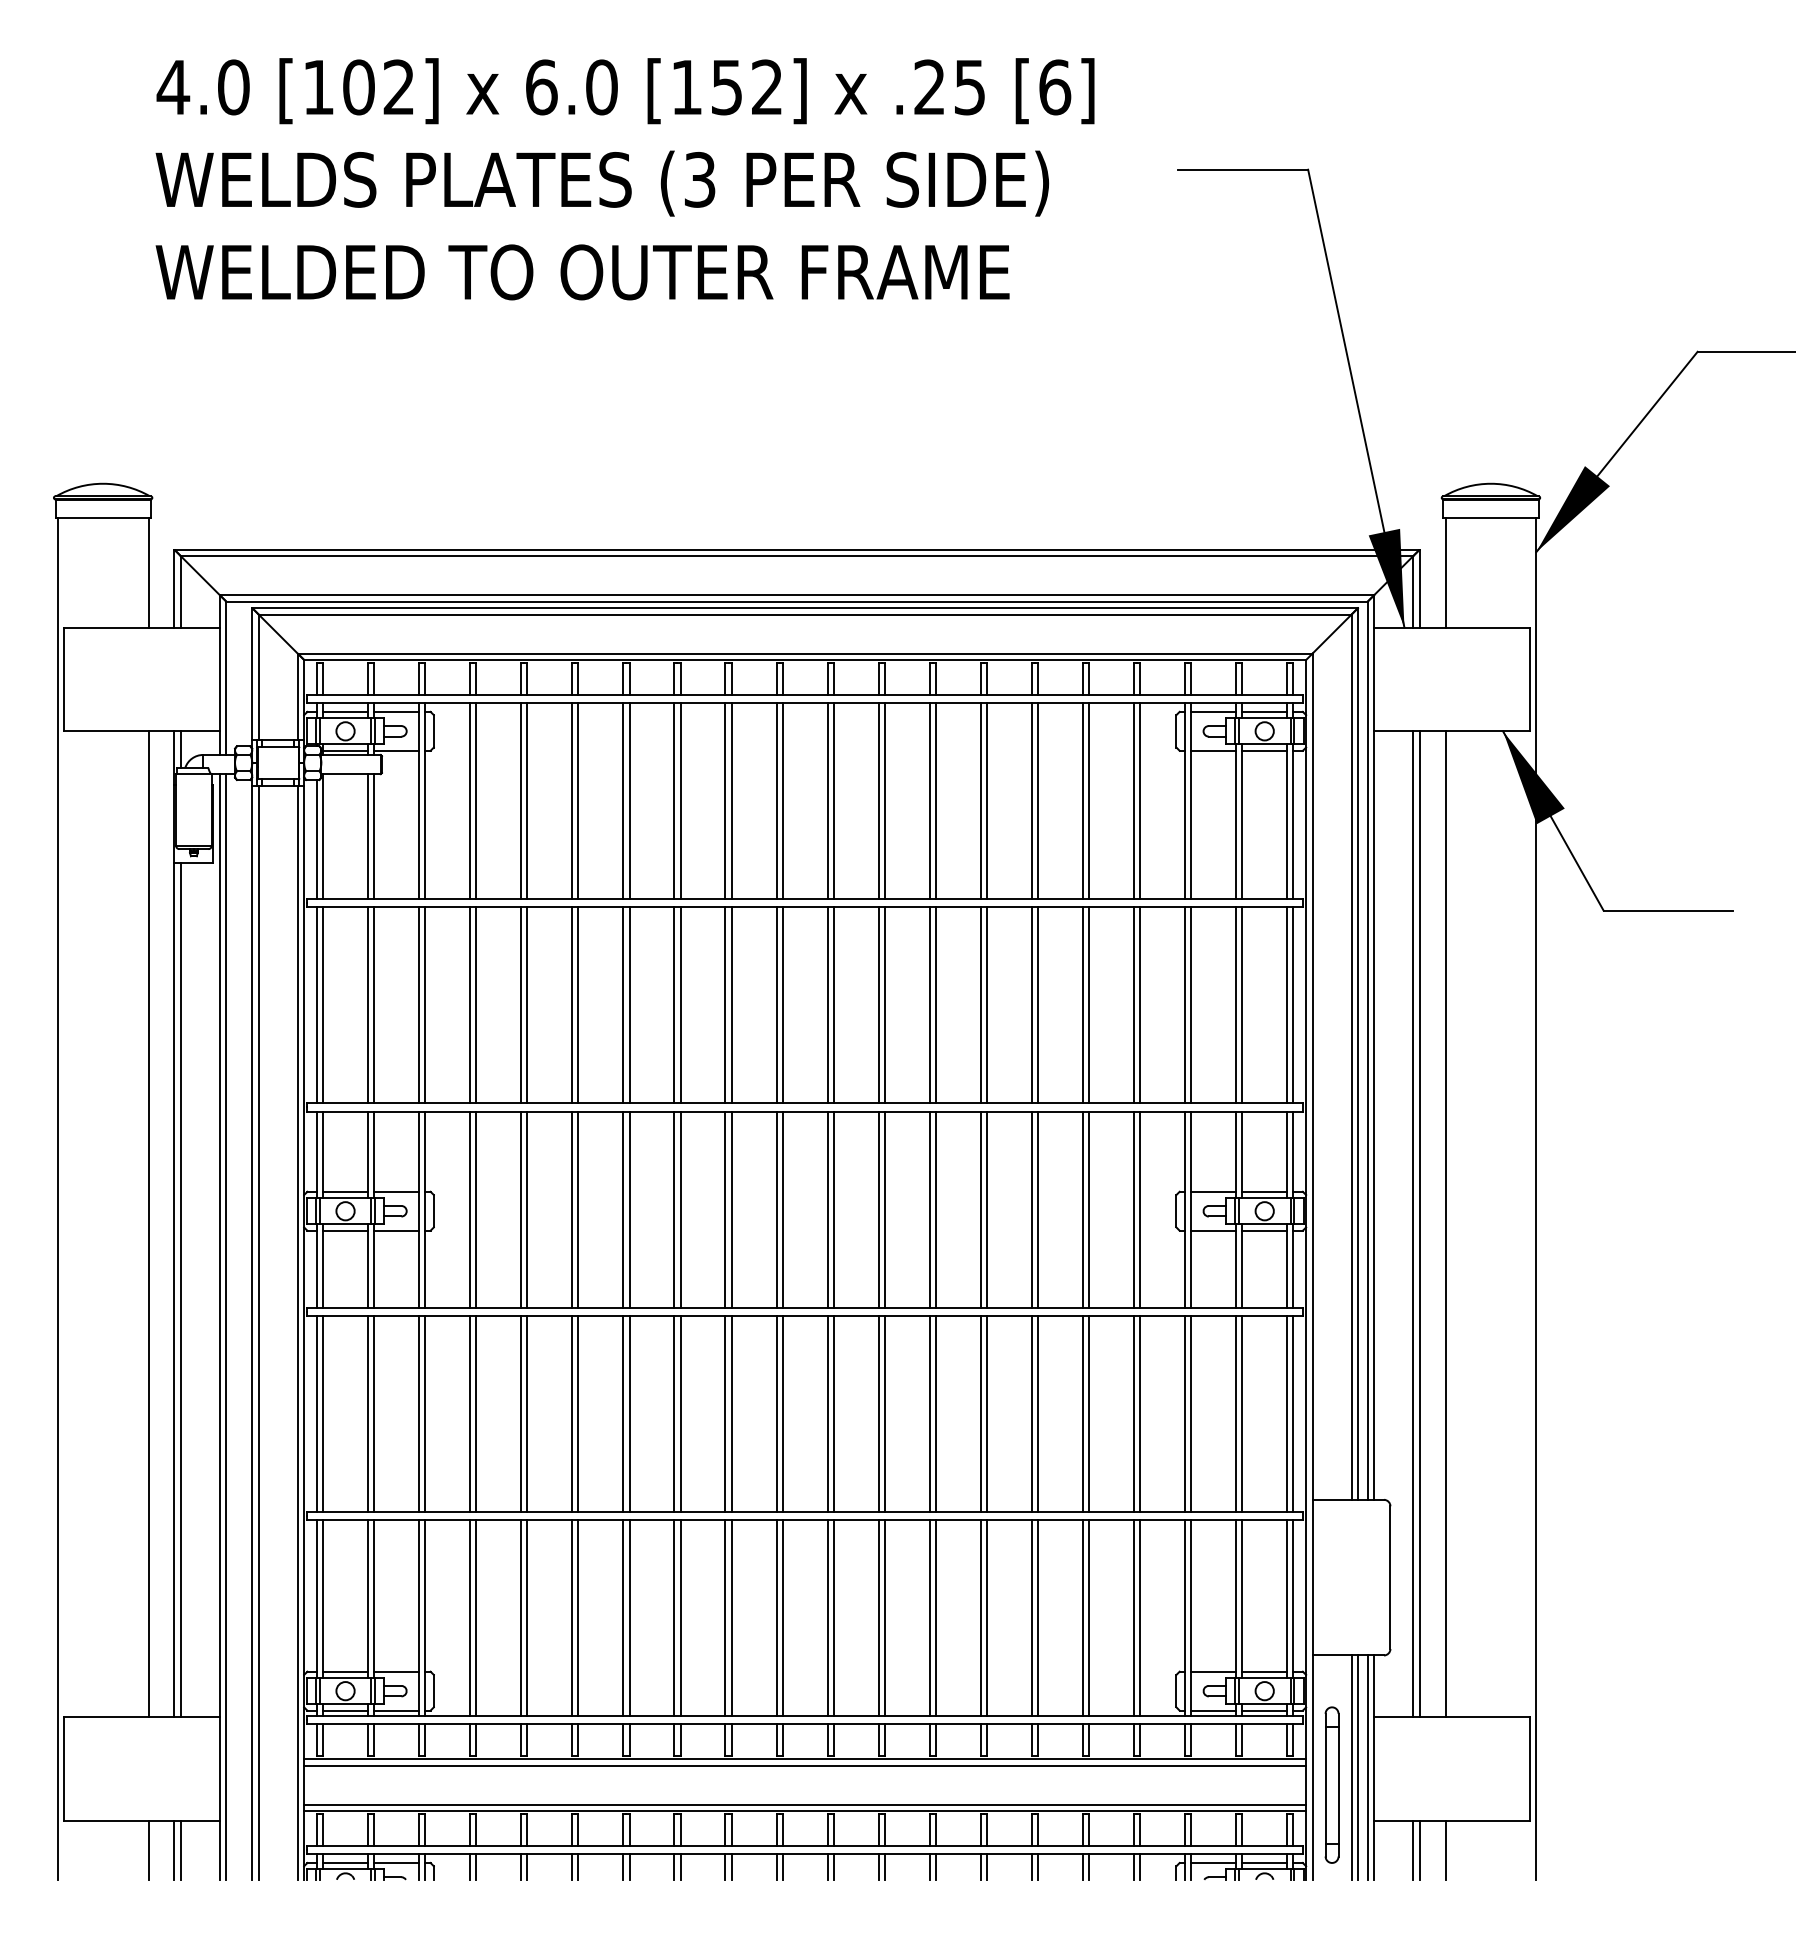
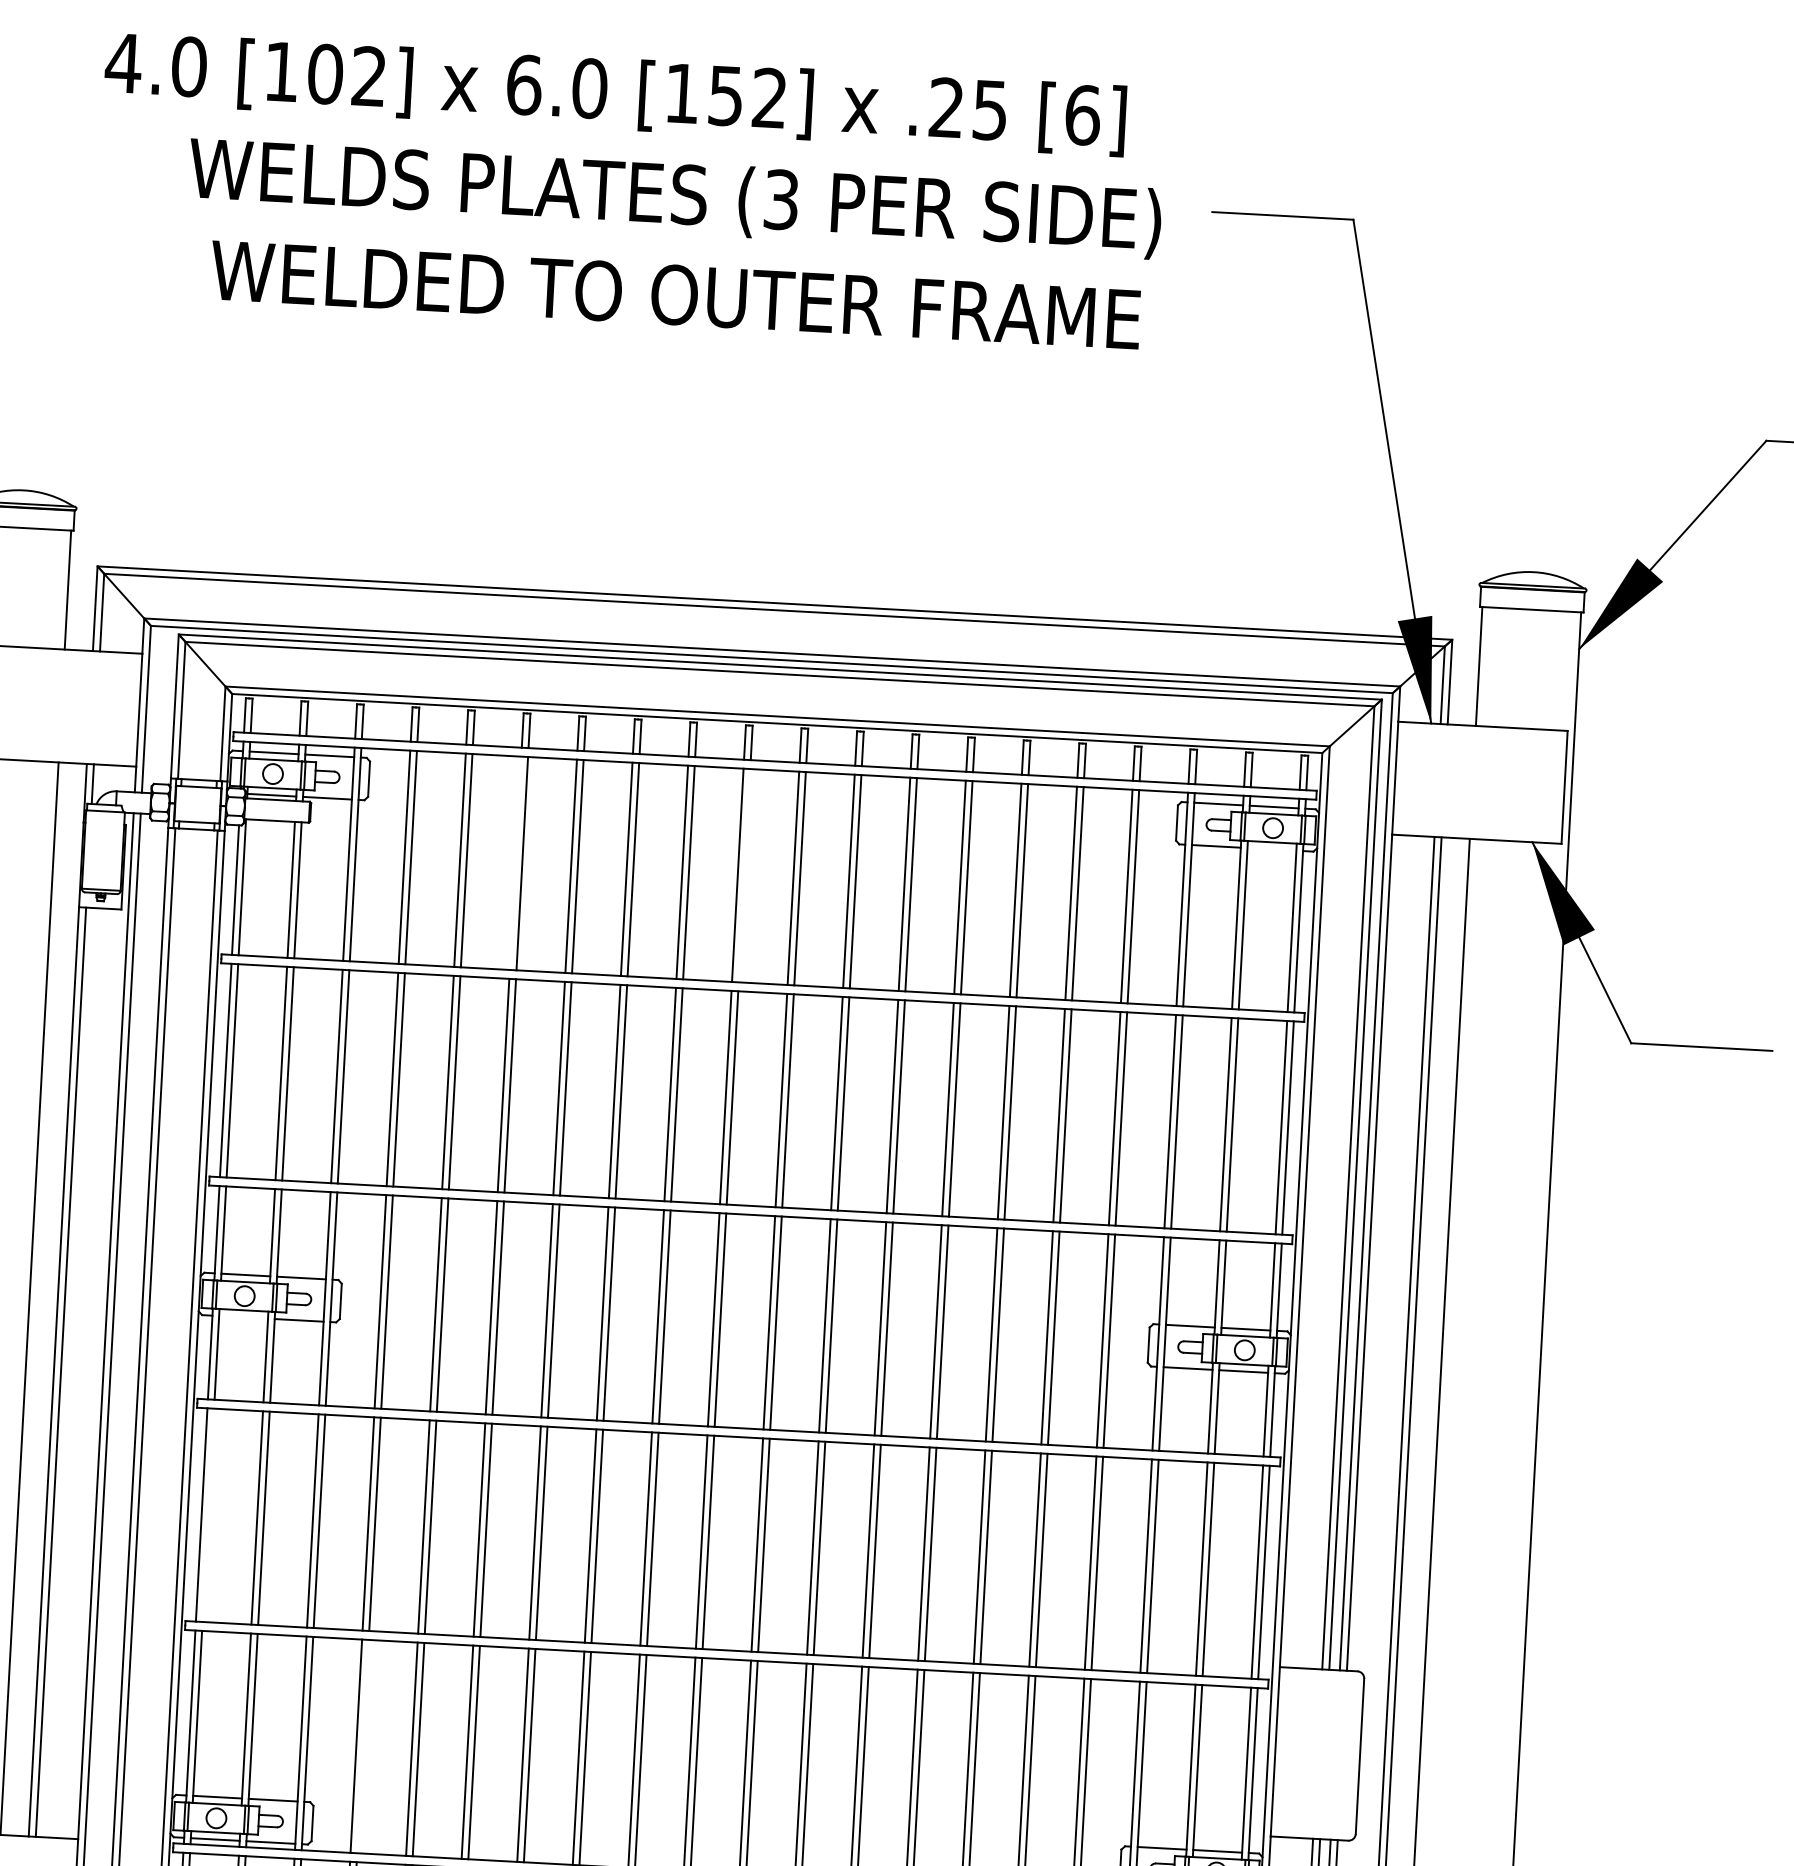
text: (602, 183) -> (675, 198), moved
text: (582, 272) -> (675, 295), moved
line: (1264, 750) -> (1271, 849), removed
line: (572, 801) -> (515, 863), removed
line: (782, 801) -> (744, 876), removed
line: (345, 1230) -> (243, 1317), removed
line: (323, 1413) -> (208, 1514), removed
line: (476, 1618) -> (363, 1746), removed

